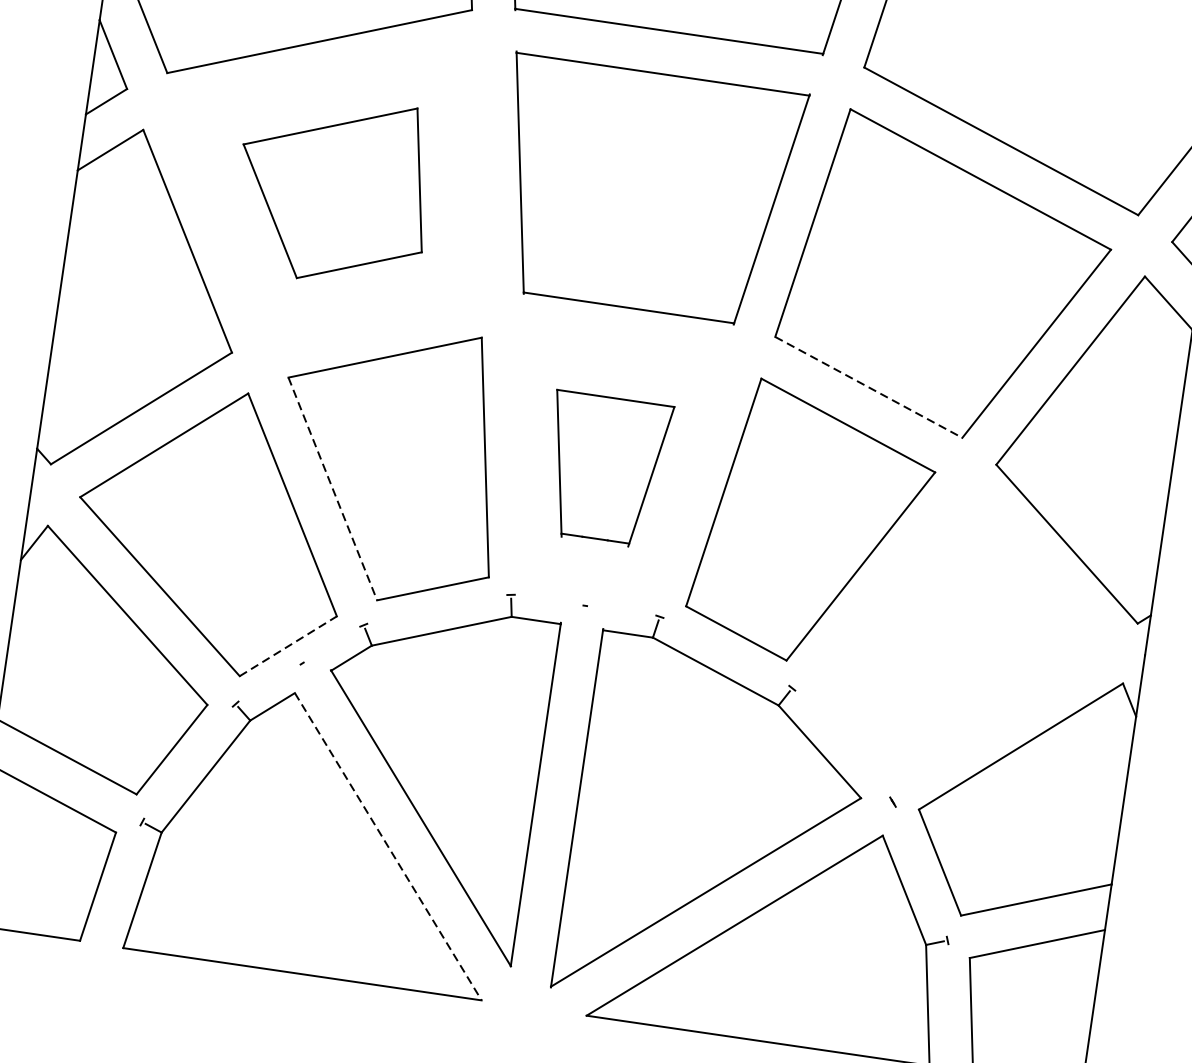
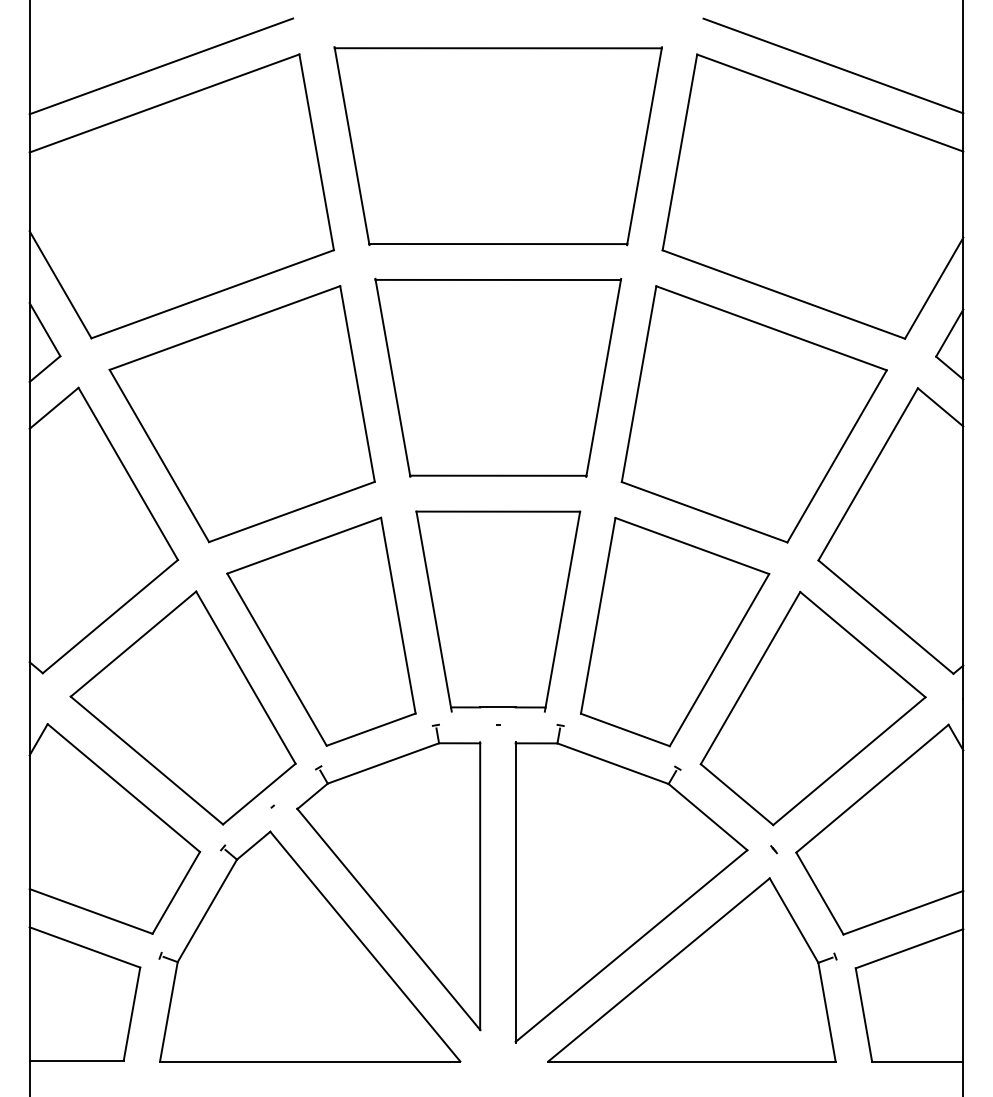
part: (333, 190) -> (241, 414), size x1.67
line: (869, 387) -> (705, 512), dashed -> solid
part: (605, 469) -> (498, 611), size x1.67
line: (333, 489) -> (277, 660), dashed -> solid
part: (963, 640) -> (812, 708), added
line: (288, 645) -> (259, 793), dashed -> solid
line: (388, 847) -> (365, 947), dashed -> solid

